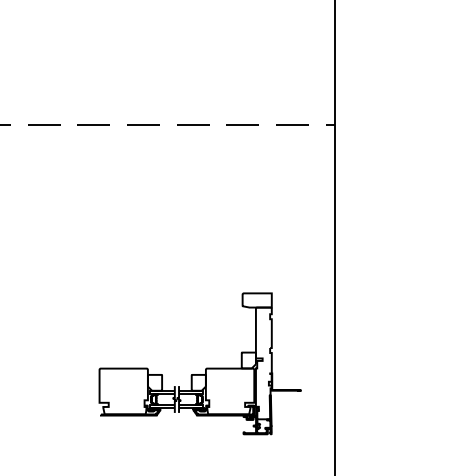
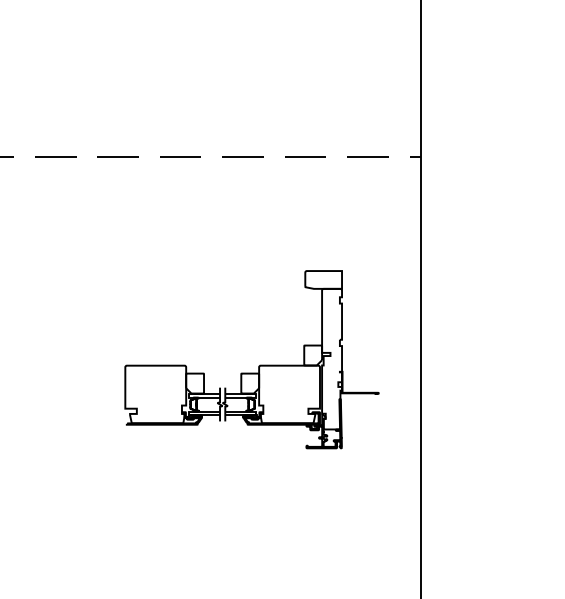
part: (205, 368) -> (258, 365), moved

